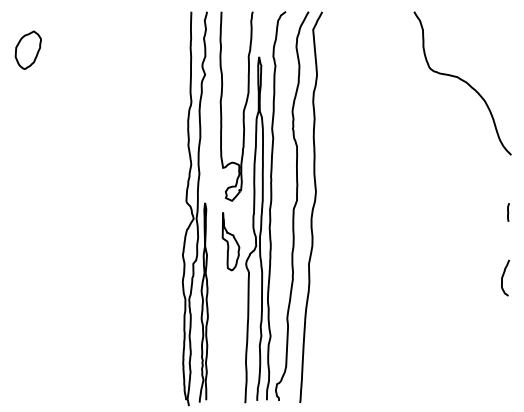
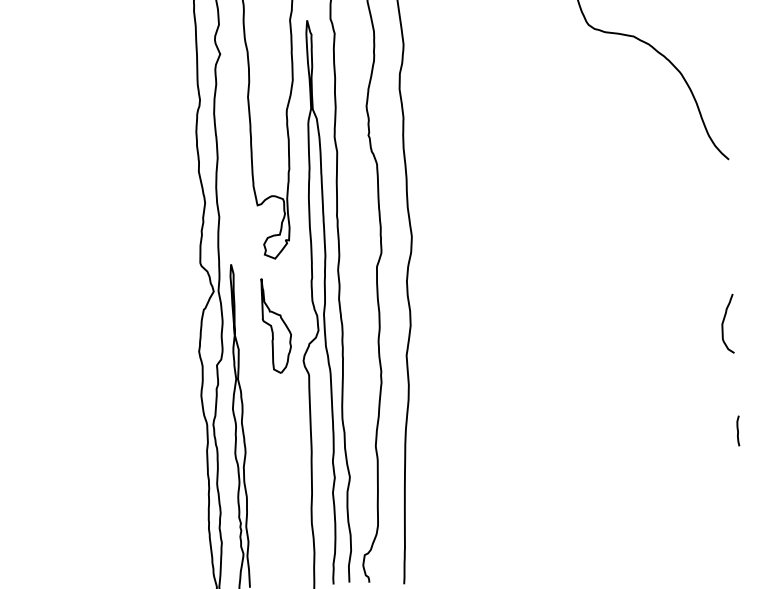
line: (508, 212) -> (738, 431), moved
curve: (503, 277) -> (724, 323), moved

